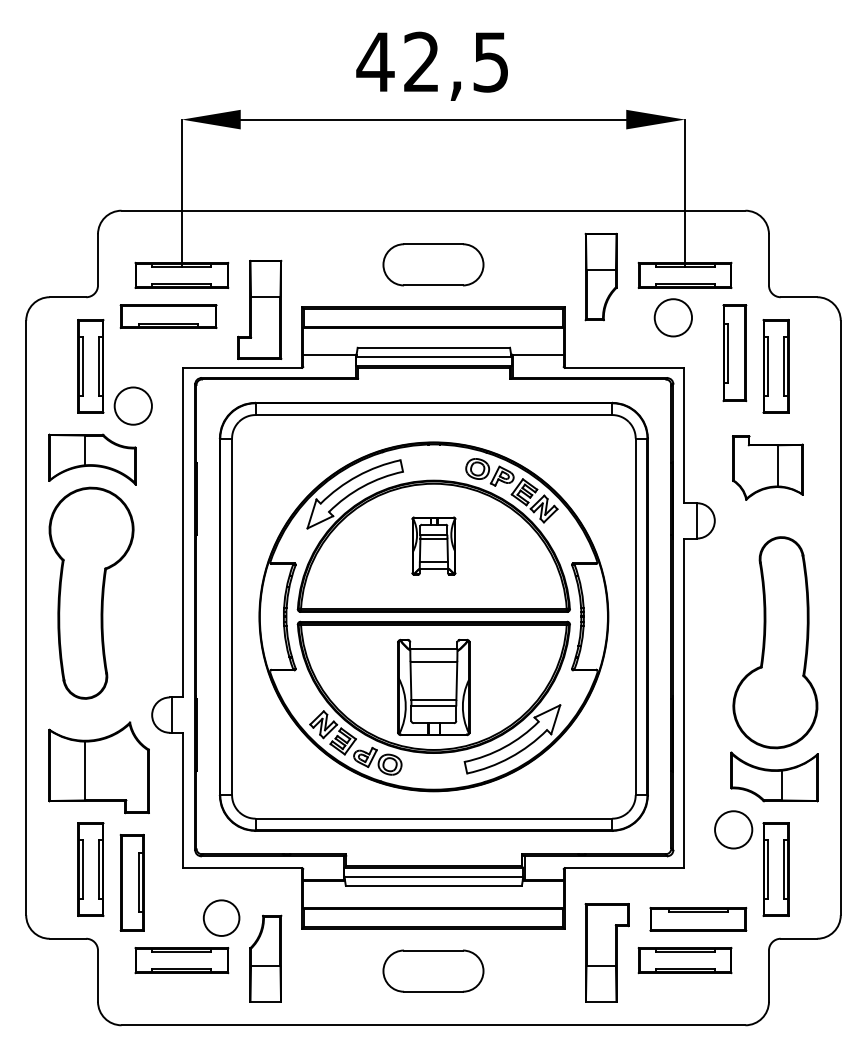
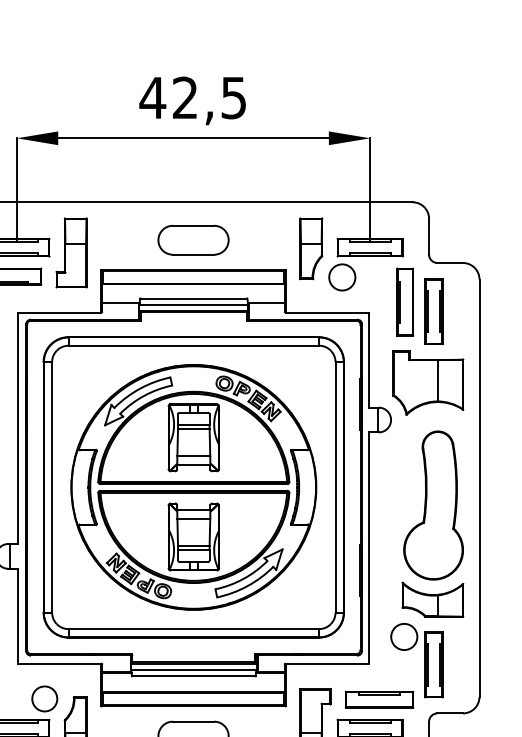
part: (259, 309) -> (71, 252), moved
circle: (672, 317) -> (341, 277), moved
part: (767, 467) -> (428, 382), size x1.43
part: (433, 545) -> (193, 437), size x1.67

